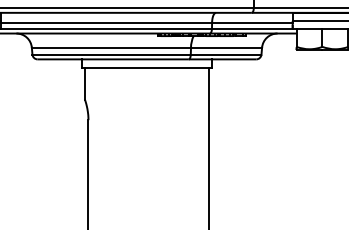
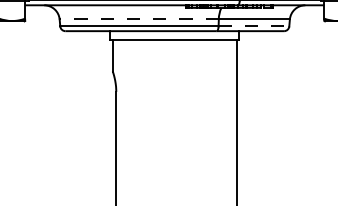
line: (111, 47) -> (139, 19), solid -> dashed
line: (226, 54) -> (254, 26), solid -> dashed

